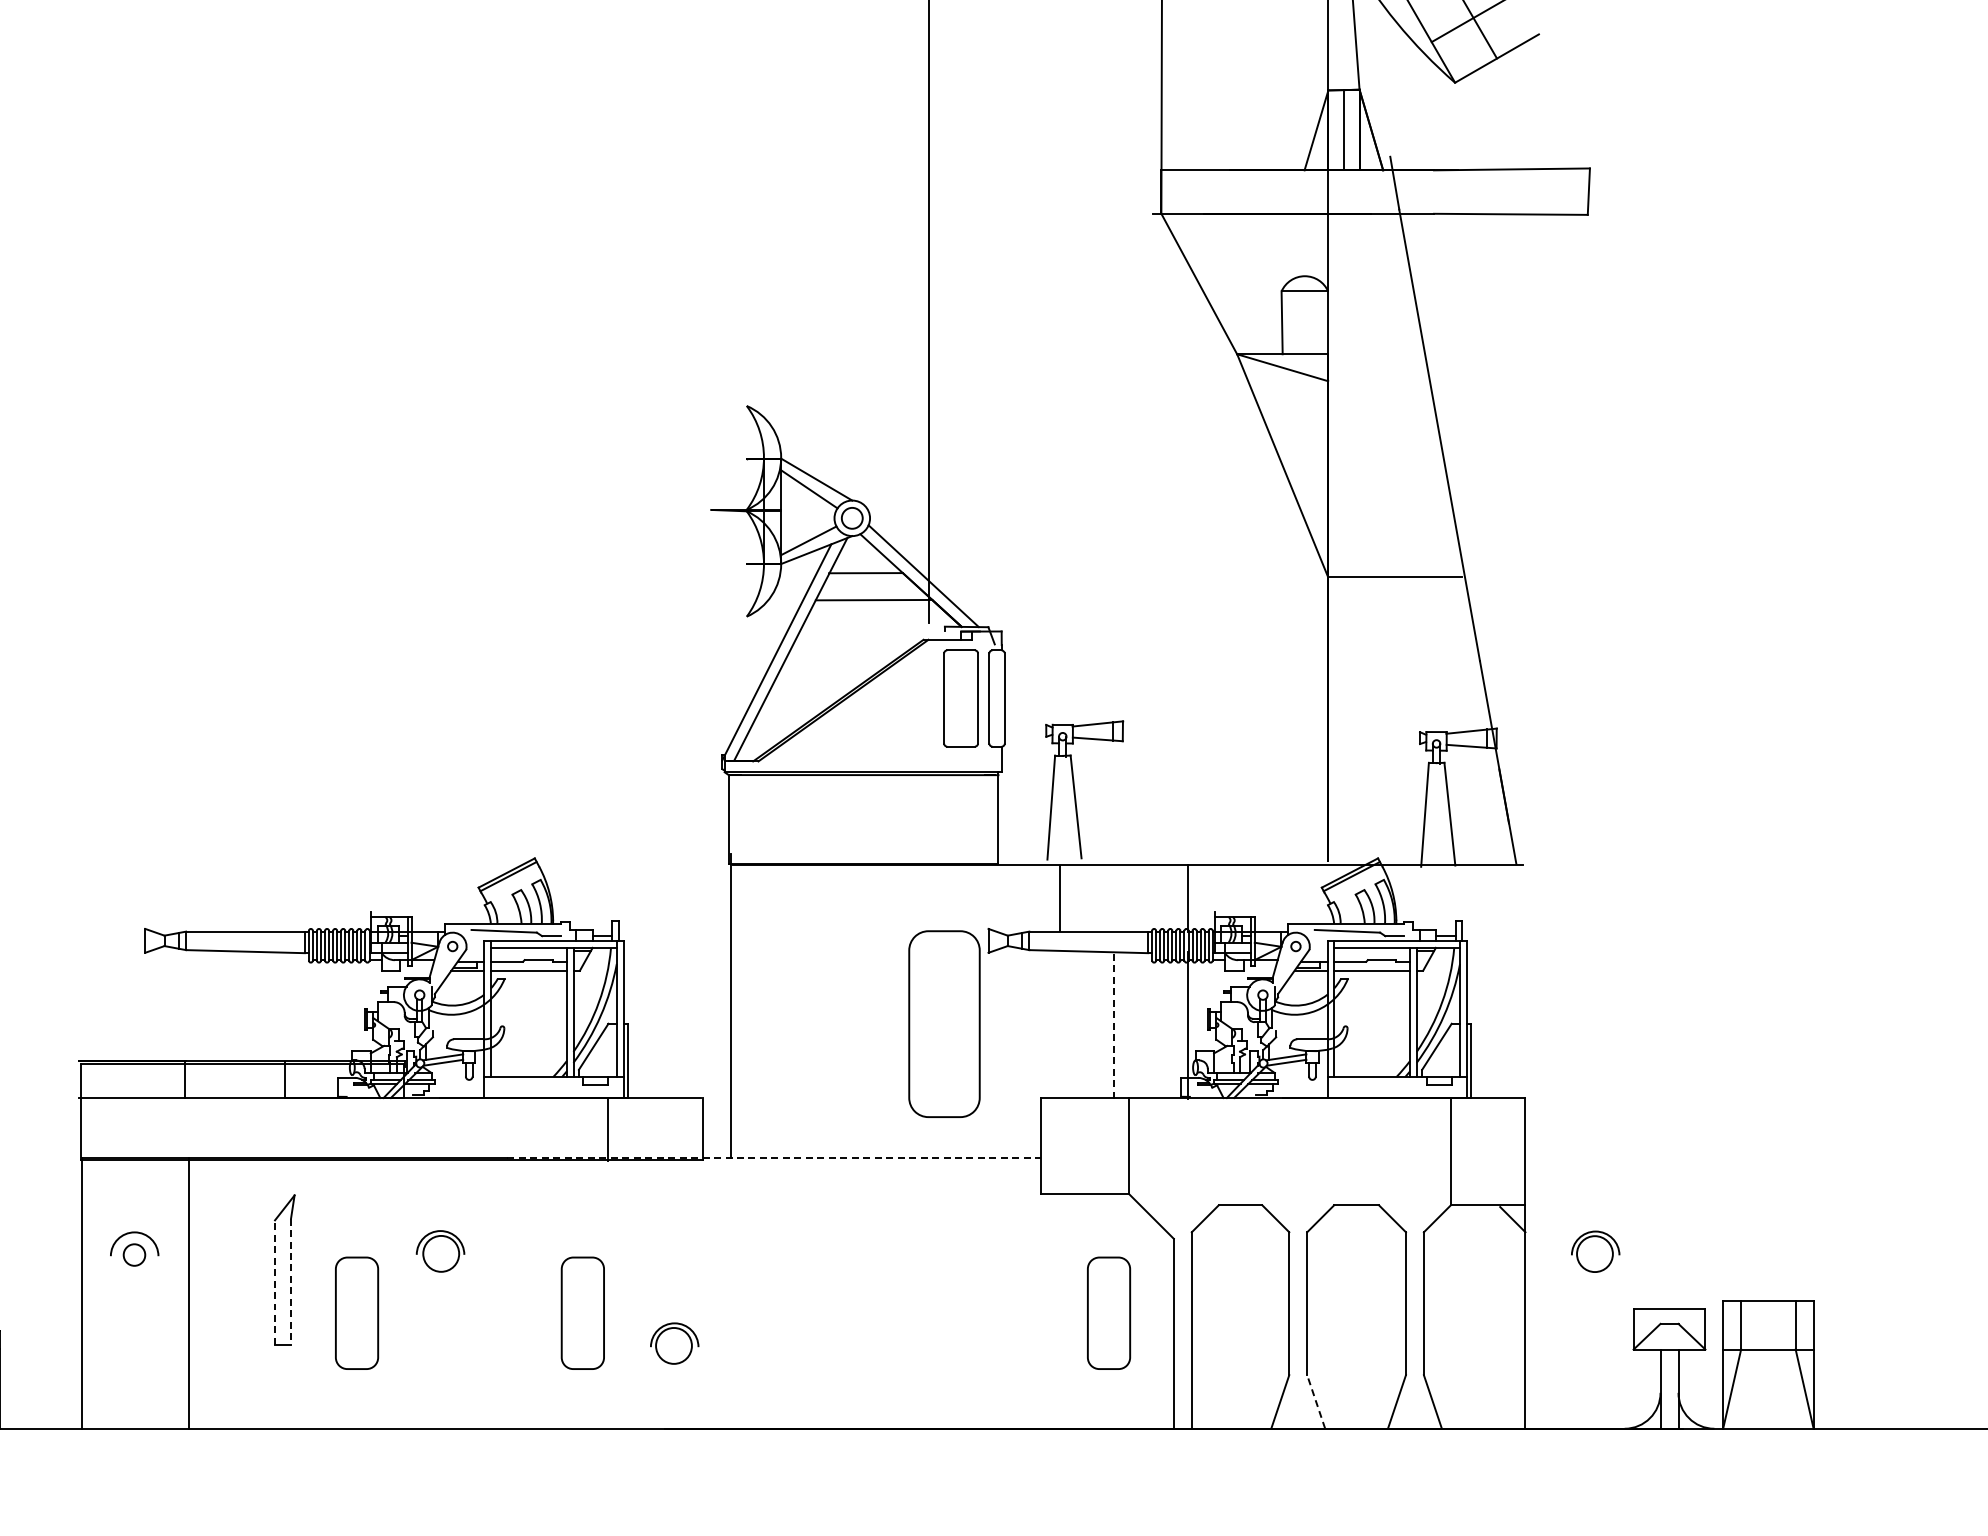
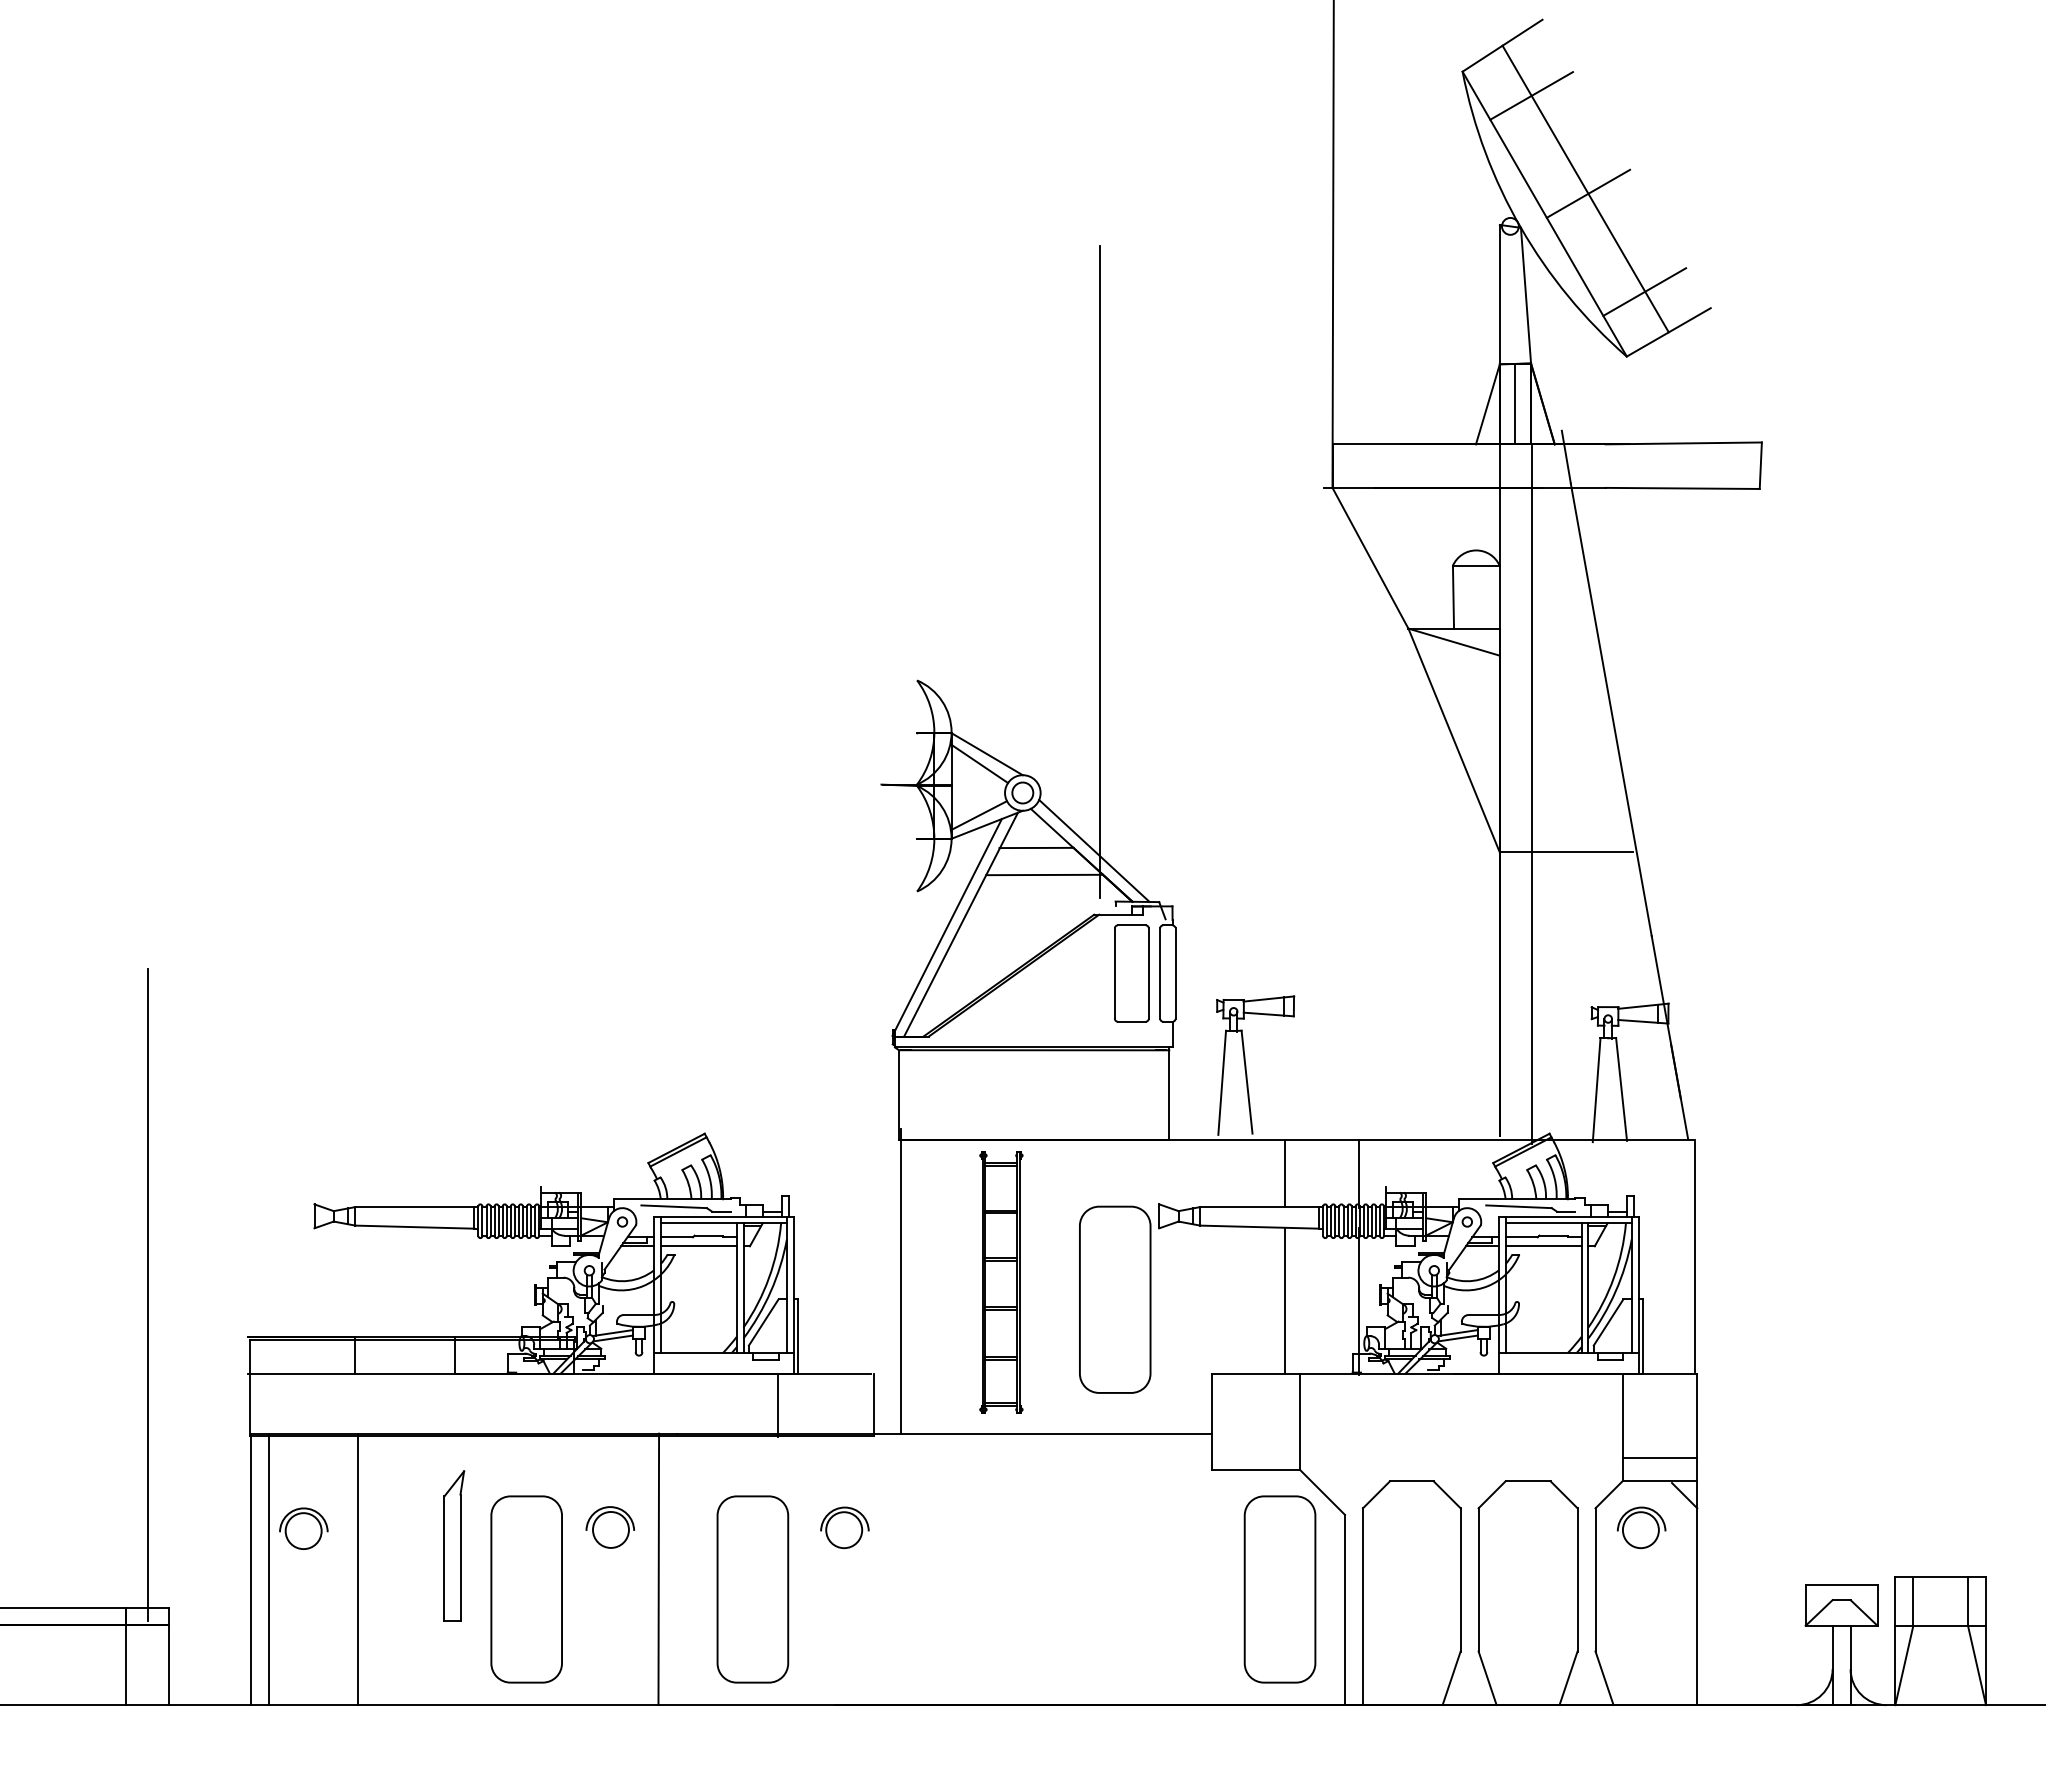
line: (1360, 520) -> (1532, 795), added
line: (1059, 898) -> (1284, 1173), moved
line: (1523, 980) -> (1695, 1256), added
part: (831, 1006) -> (1001, 1282), added
line: (1113, 1024) -> (1284, 1300), dashed -> solid
line: (775, 1158) -> (945, 1434), dashed -> solid
line: (1487, 1181) -> (1659, 1457), added
part: (1595, 1251) -> (1641, 1527), moved
circle: (134, 1255) -> (303, 1531), size x1.67
line: (275, 1282) -> (444, 1558), dashed -> solid
line: (291, 1282) -> (460, 1558), dashed -> solid
line: (99, 1293) -> (268, 1569), added
line: (488, 1293) -> (658, 1569), added
part: (356, 1313) -> (526, 1589), size x1.67
part: (582, 1313) -> (752, 1589), size x1.67
part: (1108, 1313) -> (1279, 1589), size x1.67
part: (674, 1343) -> (844, 1527), moved
line: (1316, 1401) -> (1487, 1677), dashed -> solid

